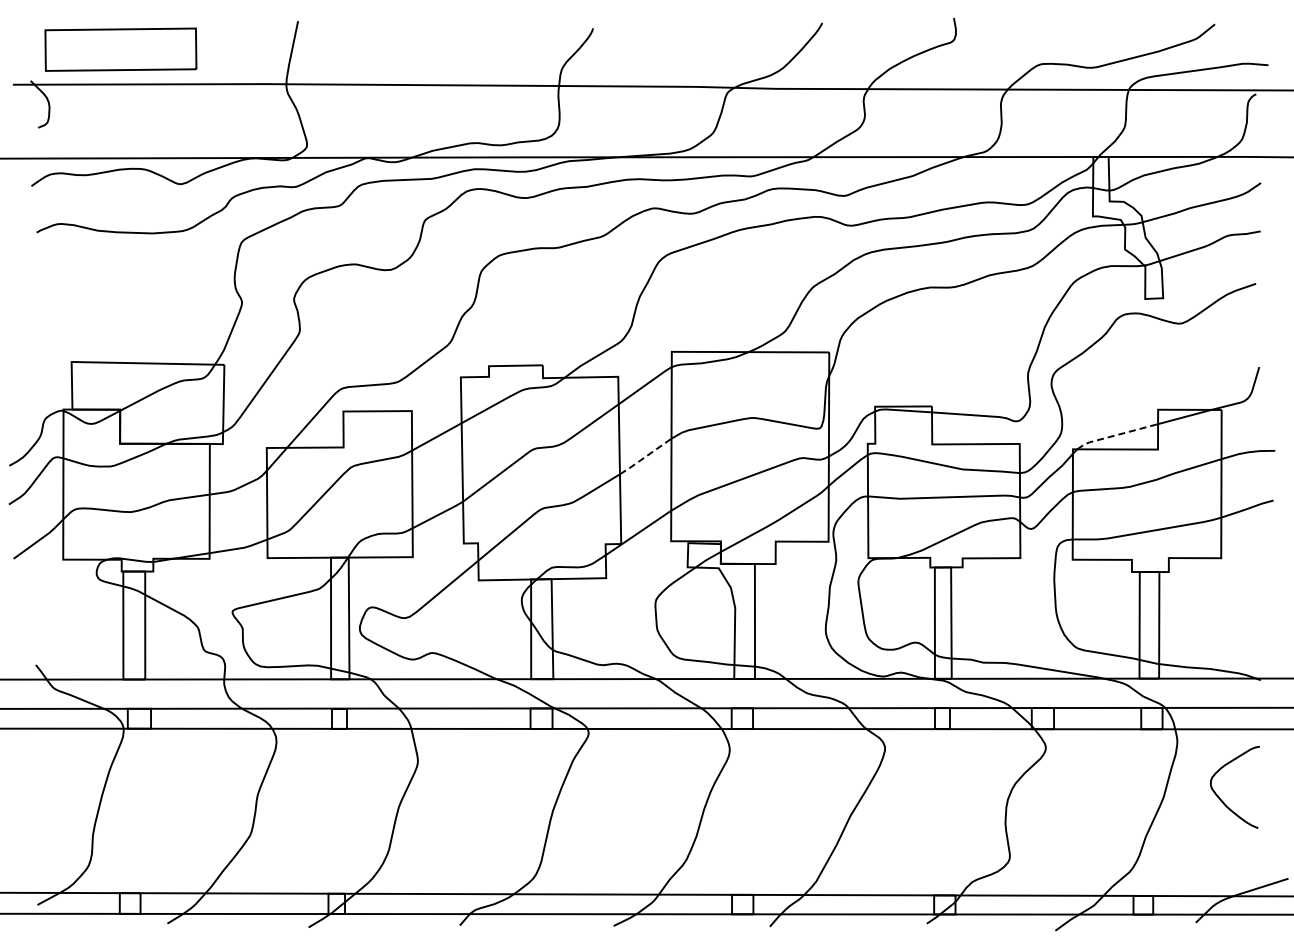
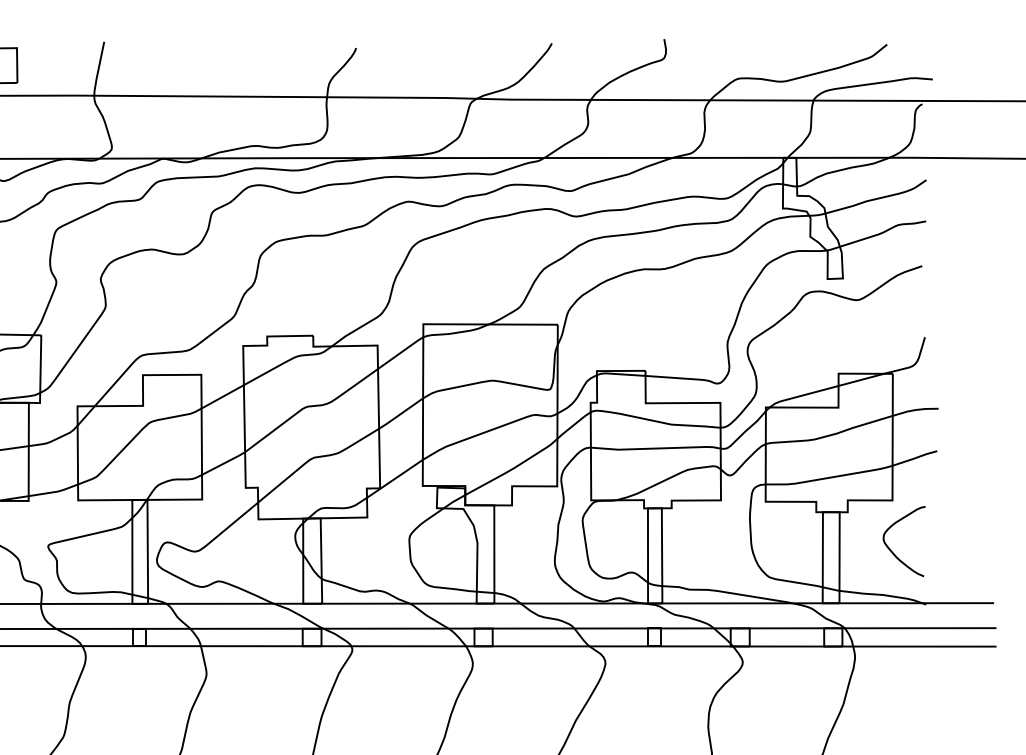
line: (1115, 435) -> (802, 395), dashed -> solid
line: (645, 456) -> (400, 413), dashed -> solid
curve: (1219, 796) -> (891, 549), moved

